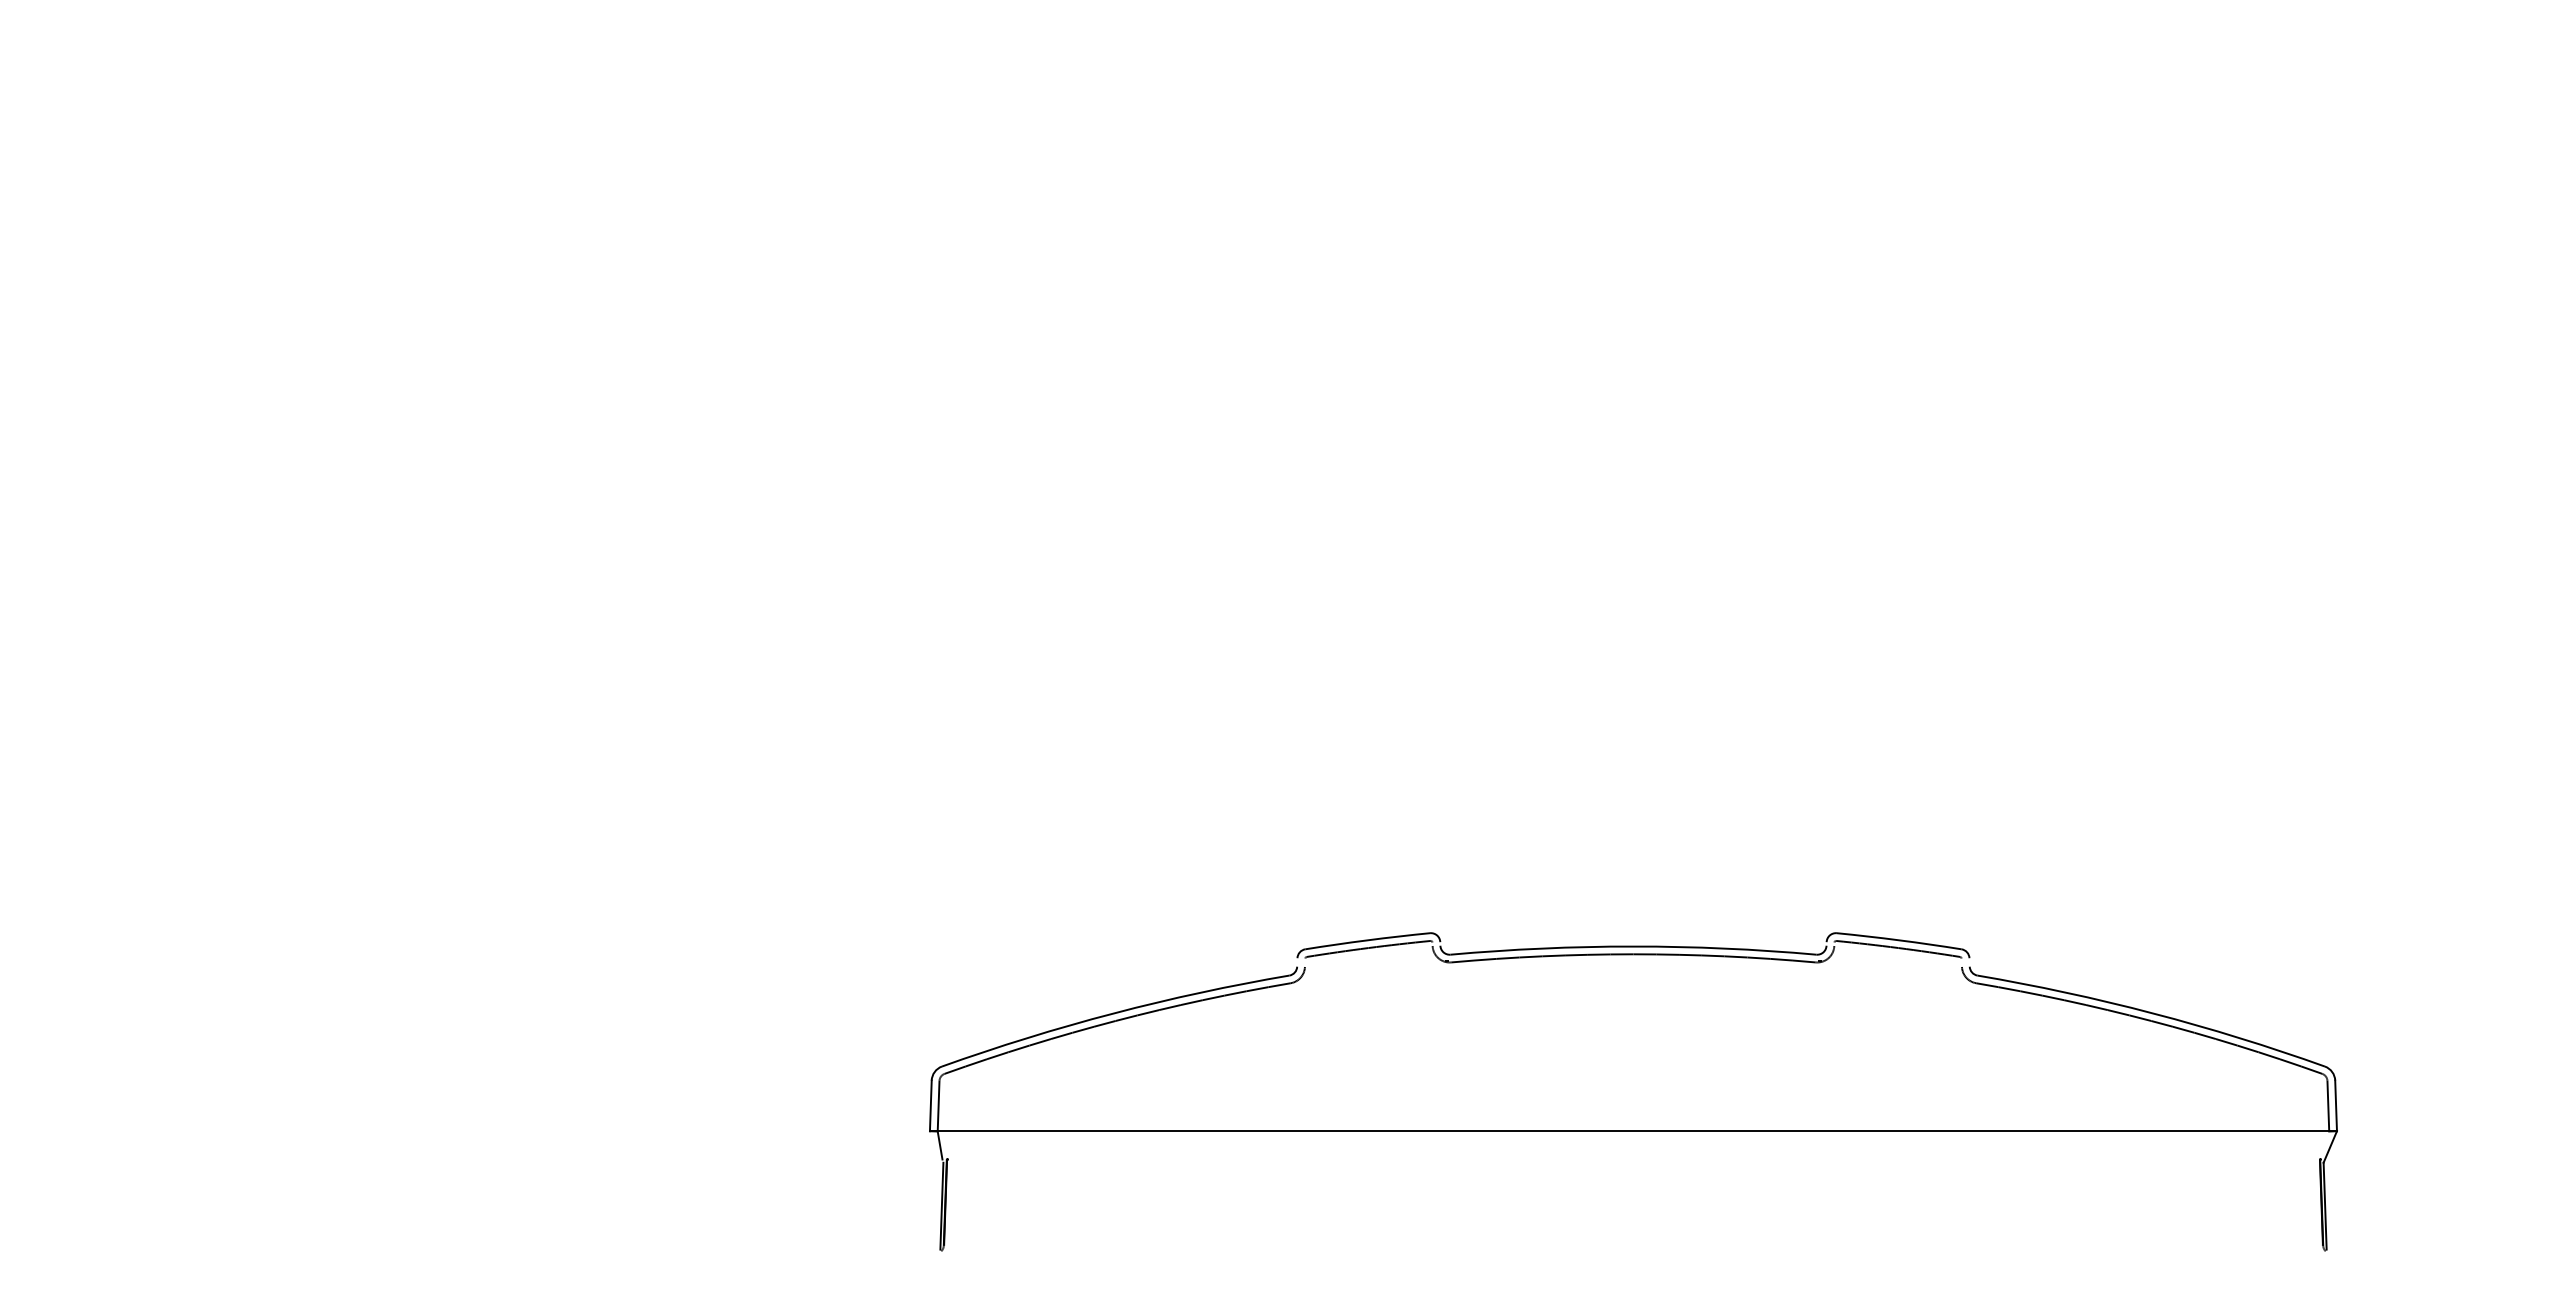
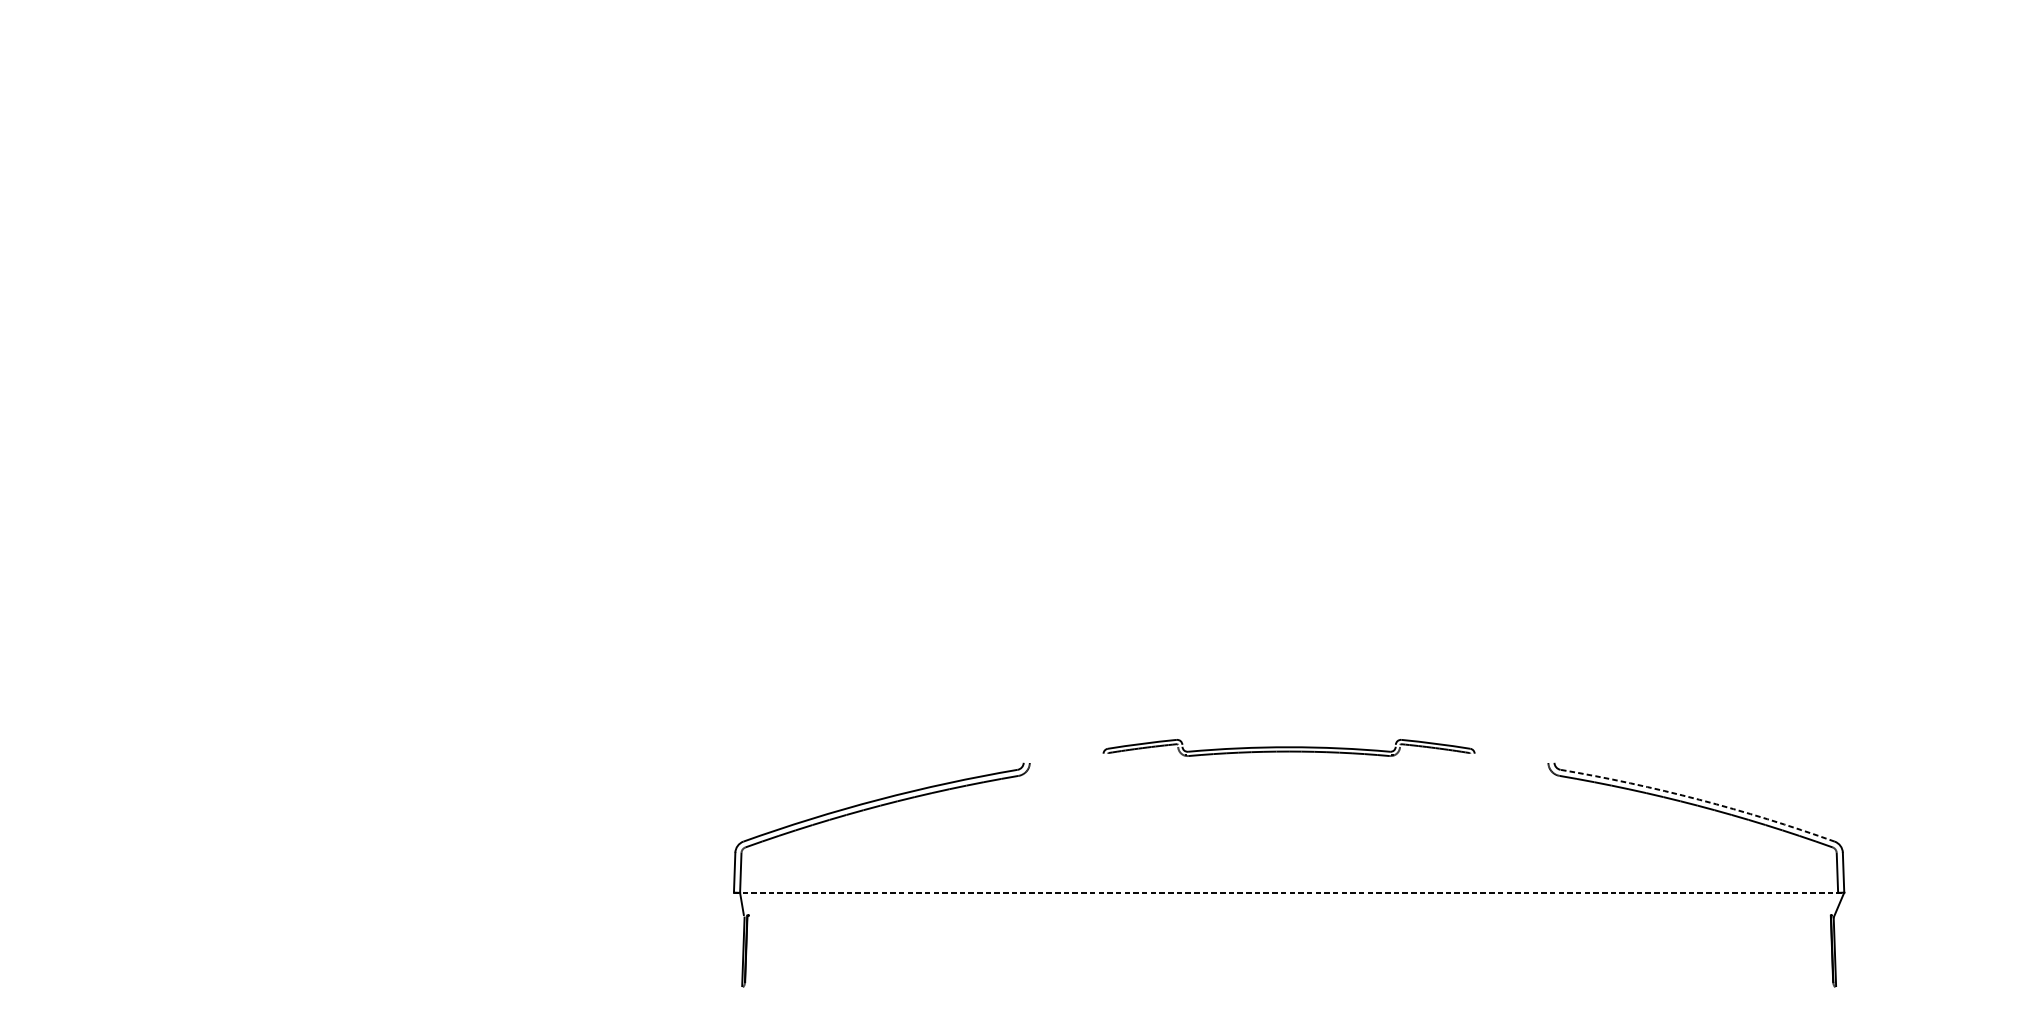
part: (1633, 947) -> (1289, 747), size x0.7
arc: (2153, 1013) -> (1699, 799), solid -> dashed
line: (1633, 1131) -> (1289, 892), solid -> dashed

